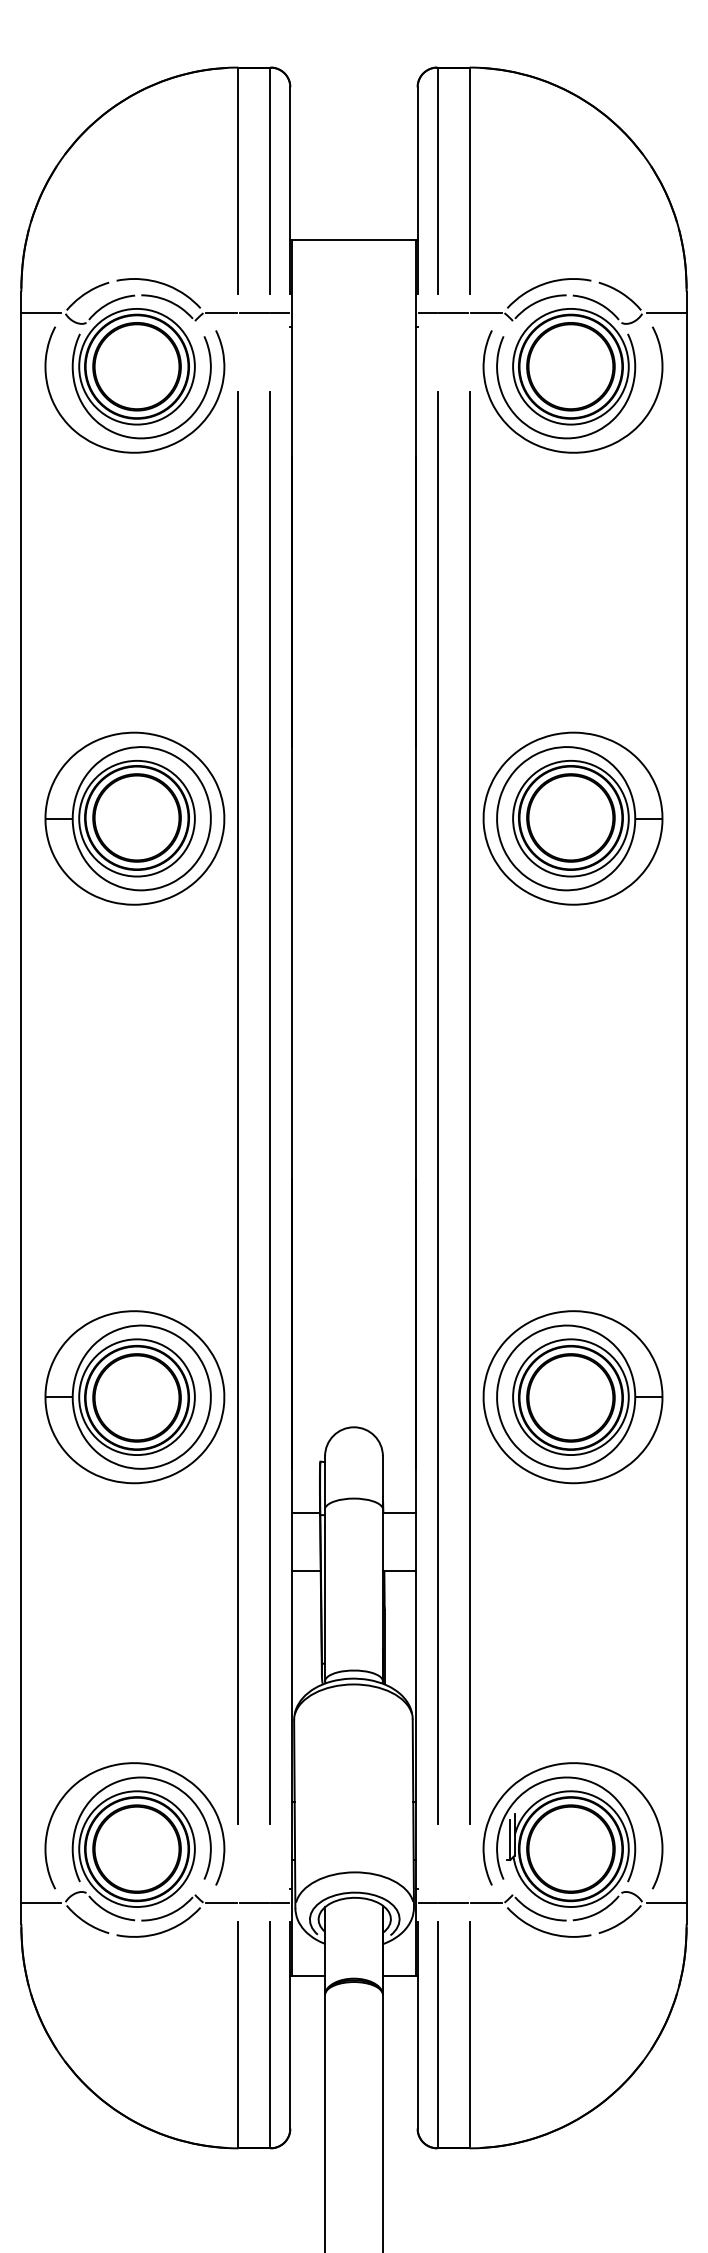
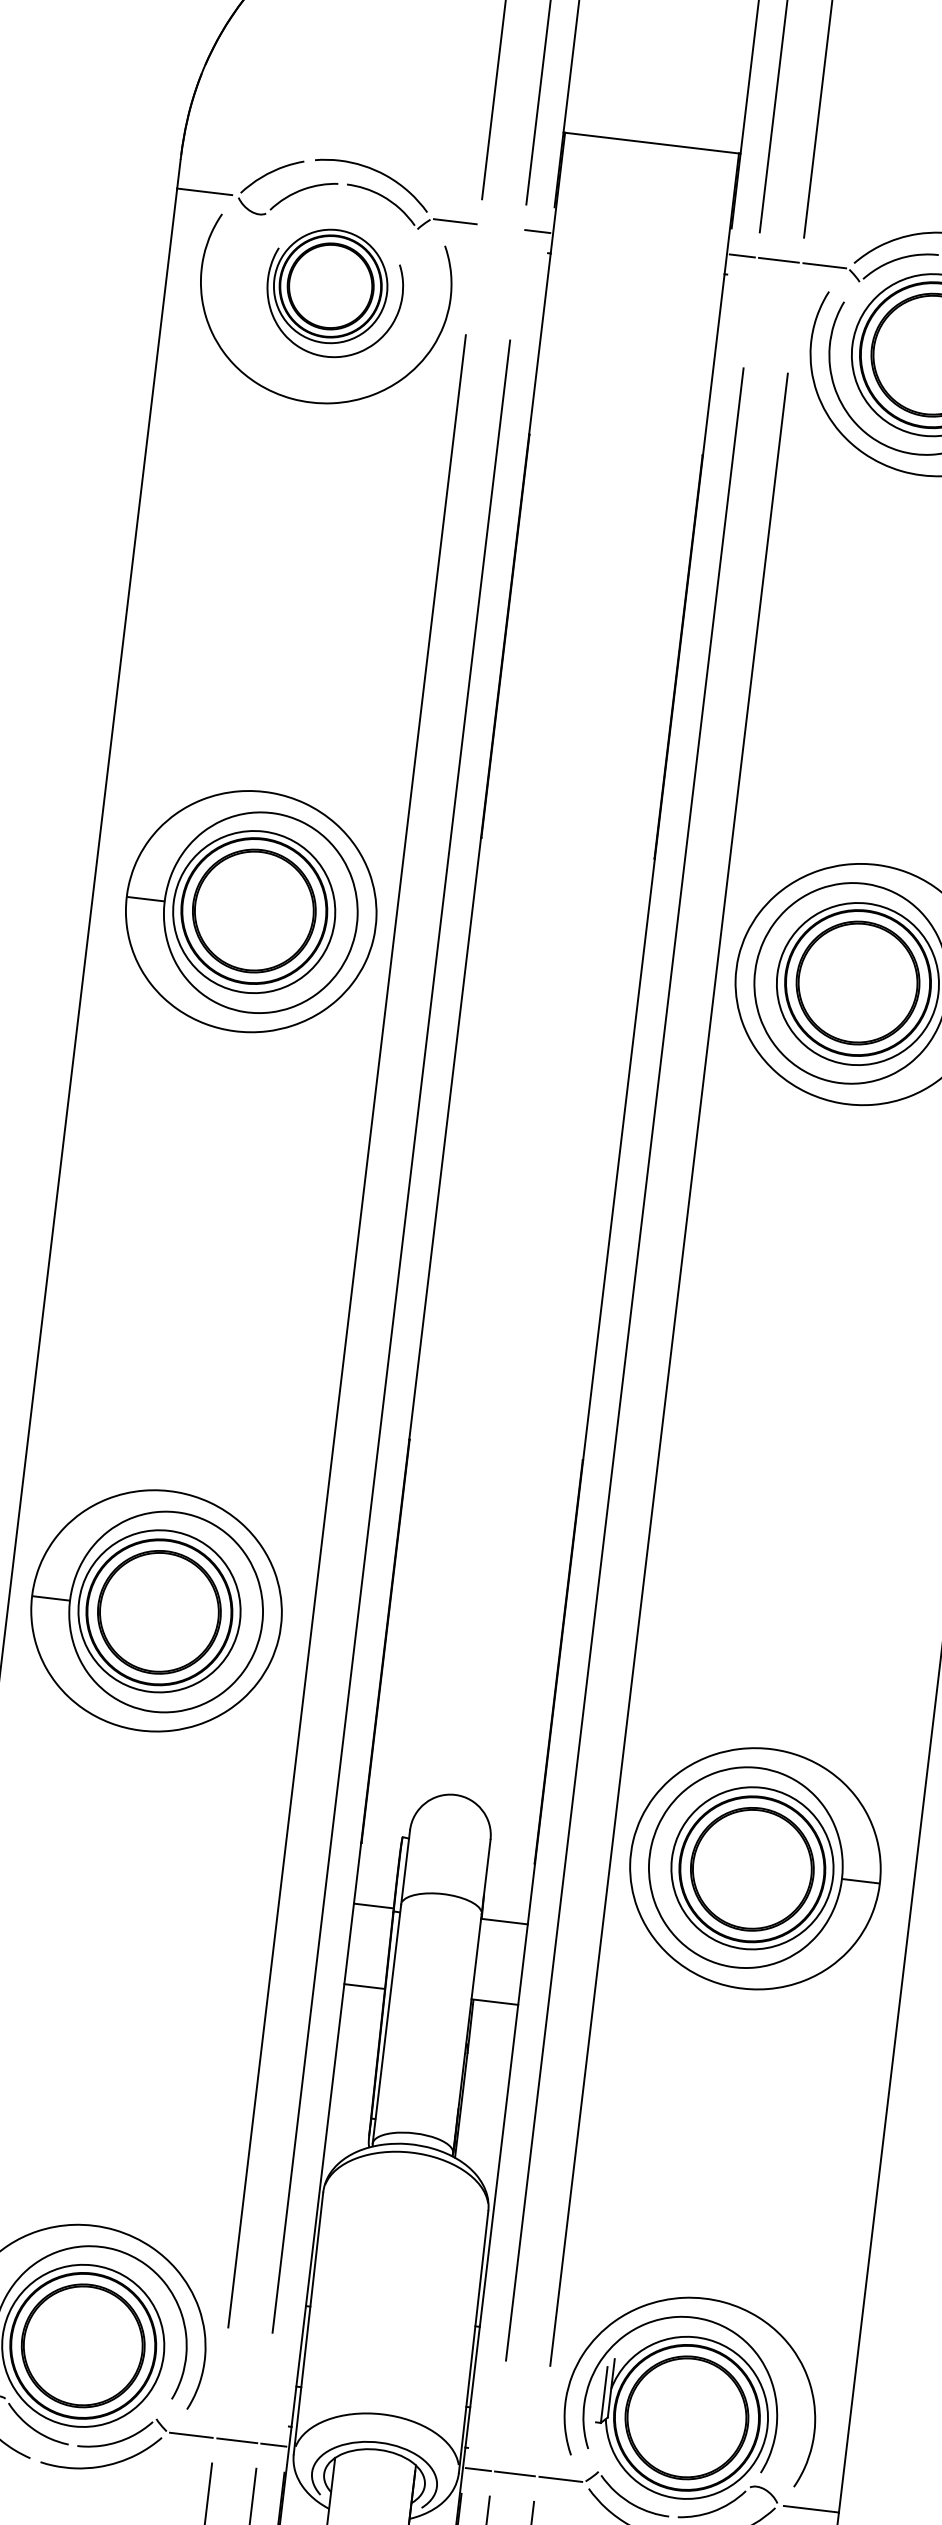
line: (253, 312) -> (500, 227), removed
part: (141, 373) -> (334, 293), size x0.7
part: (134, 1397) -> (155, 1611), moved
part: (572, 1397) -> (754, 1869), moved

